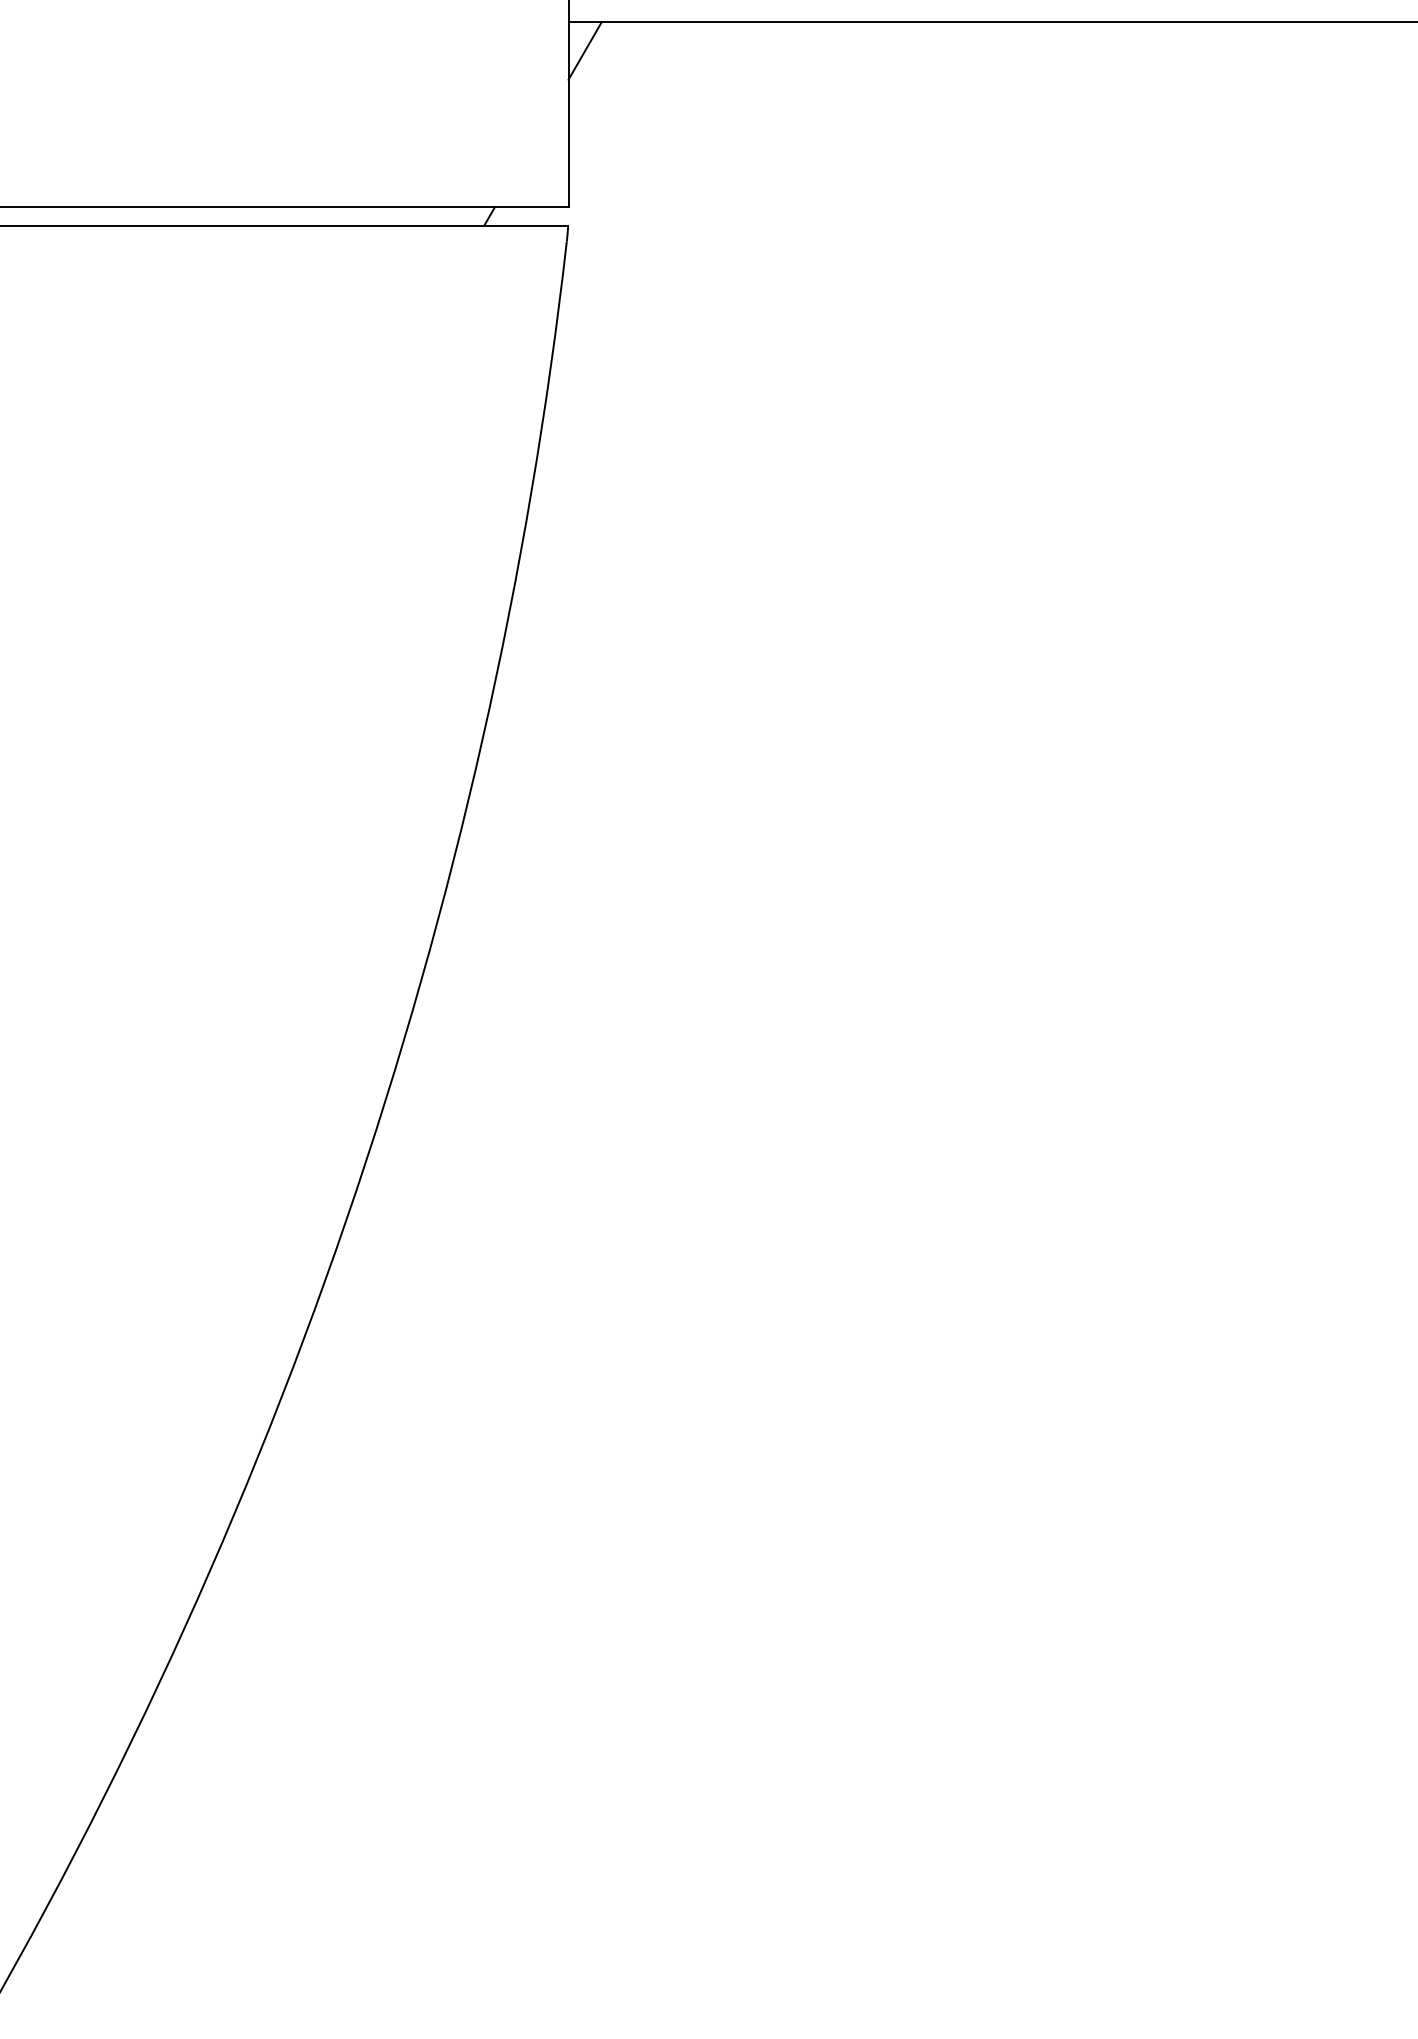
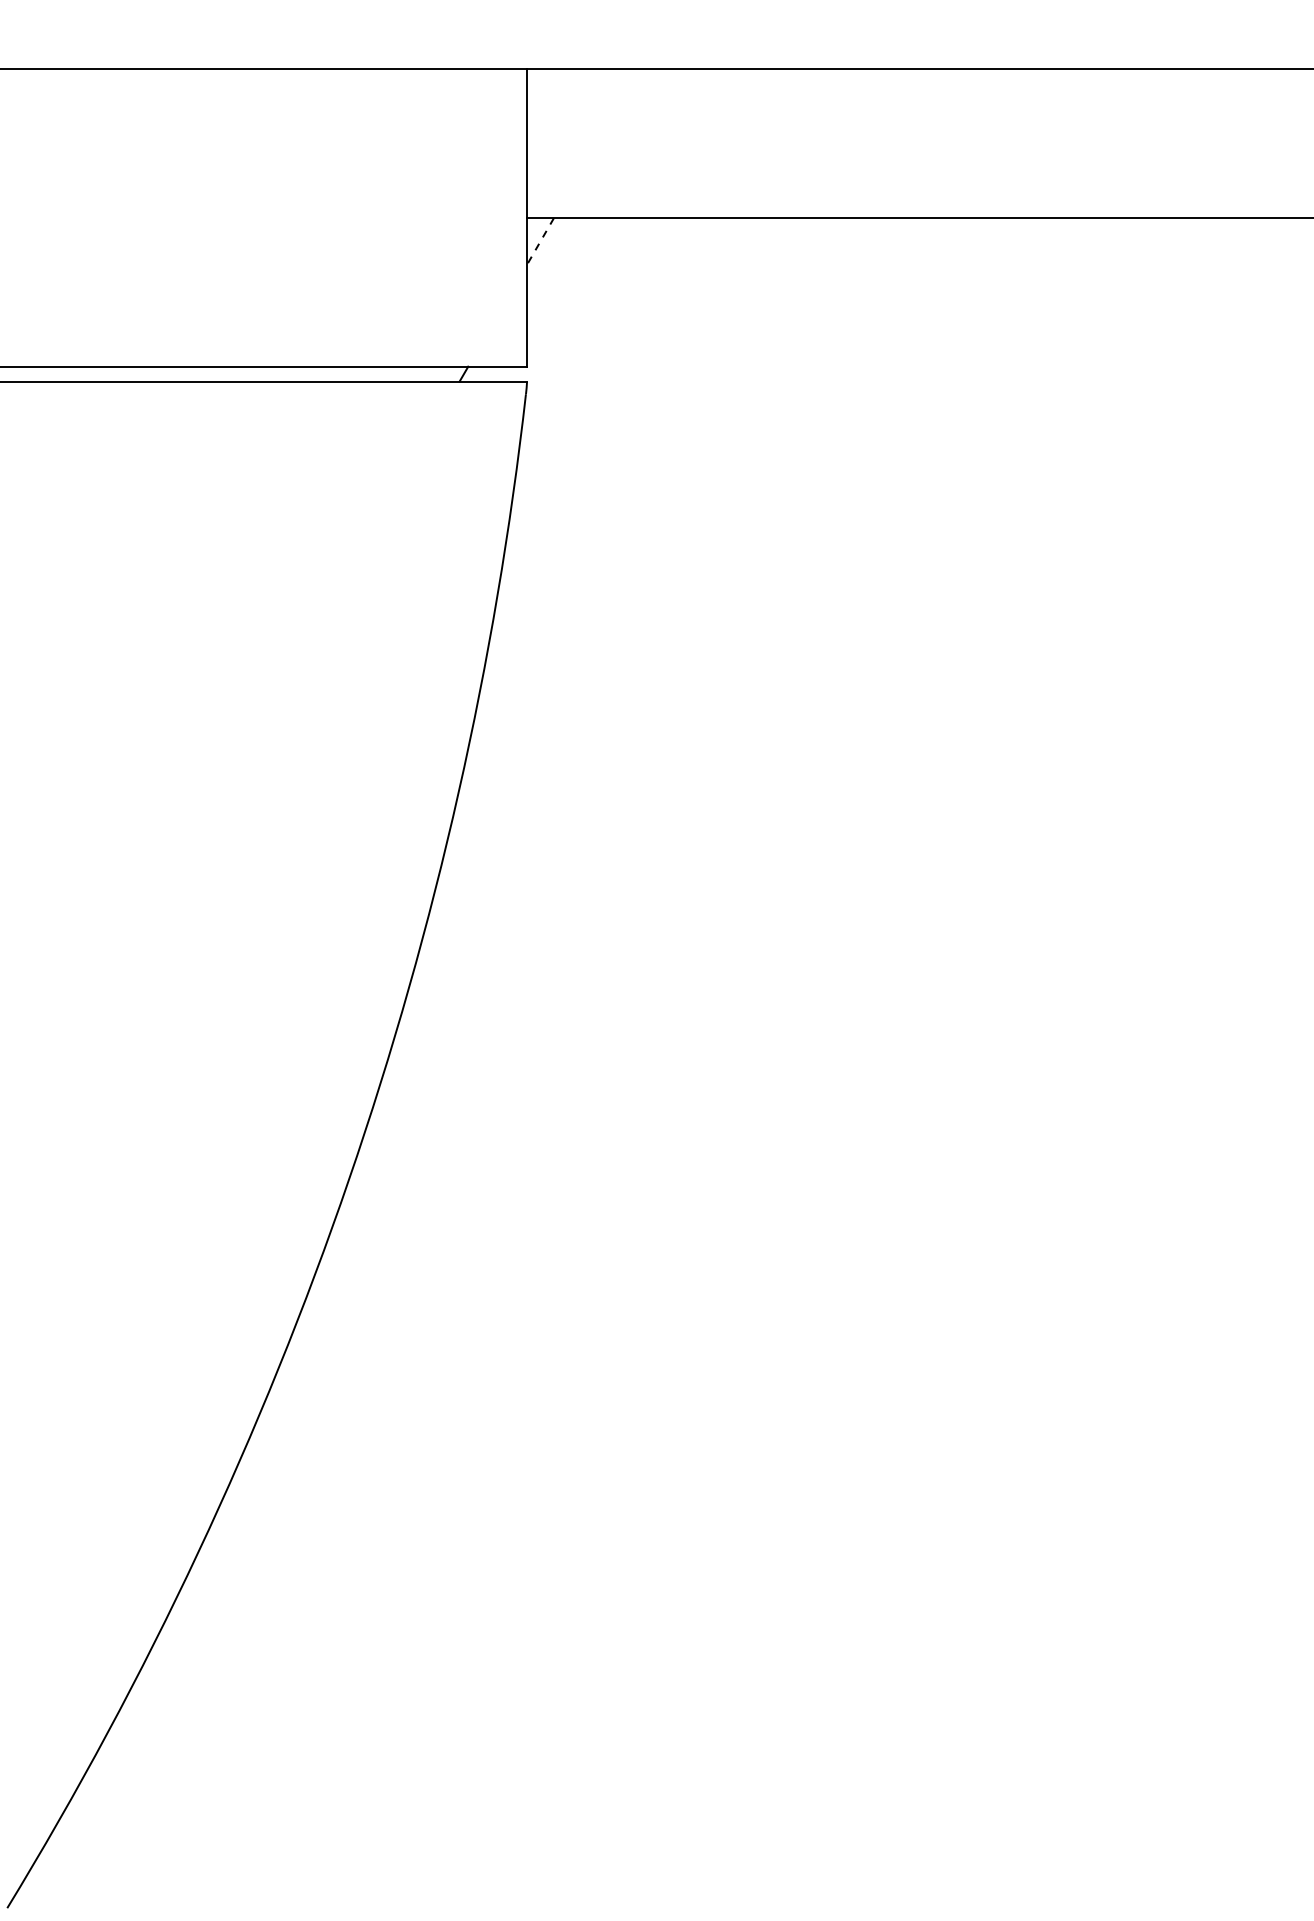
line: (584, 51) -> (540, 241), solid -> dashed

